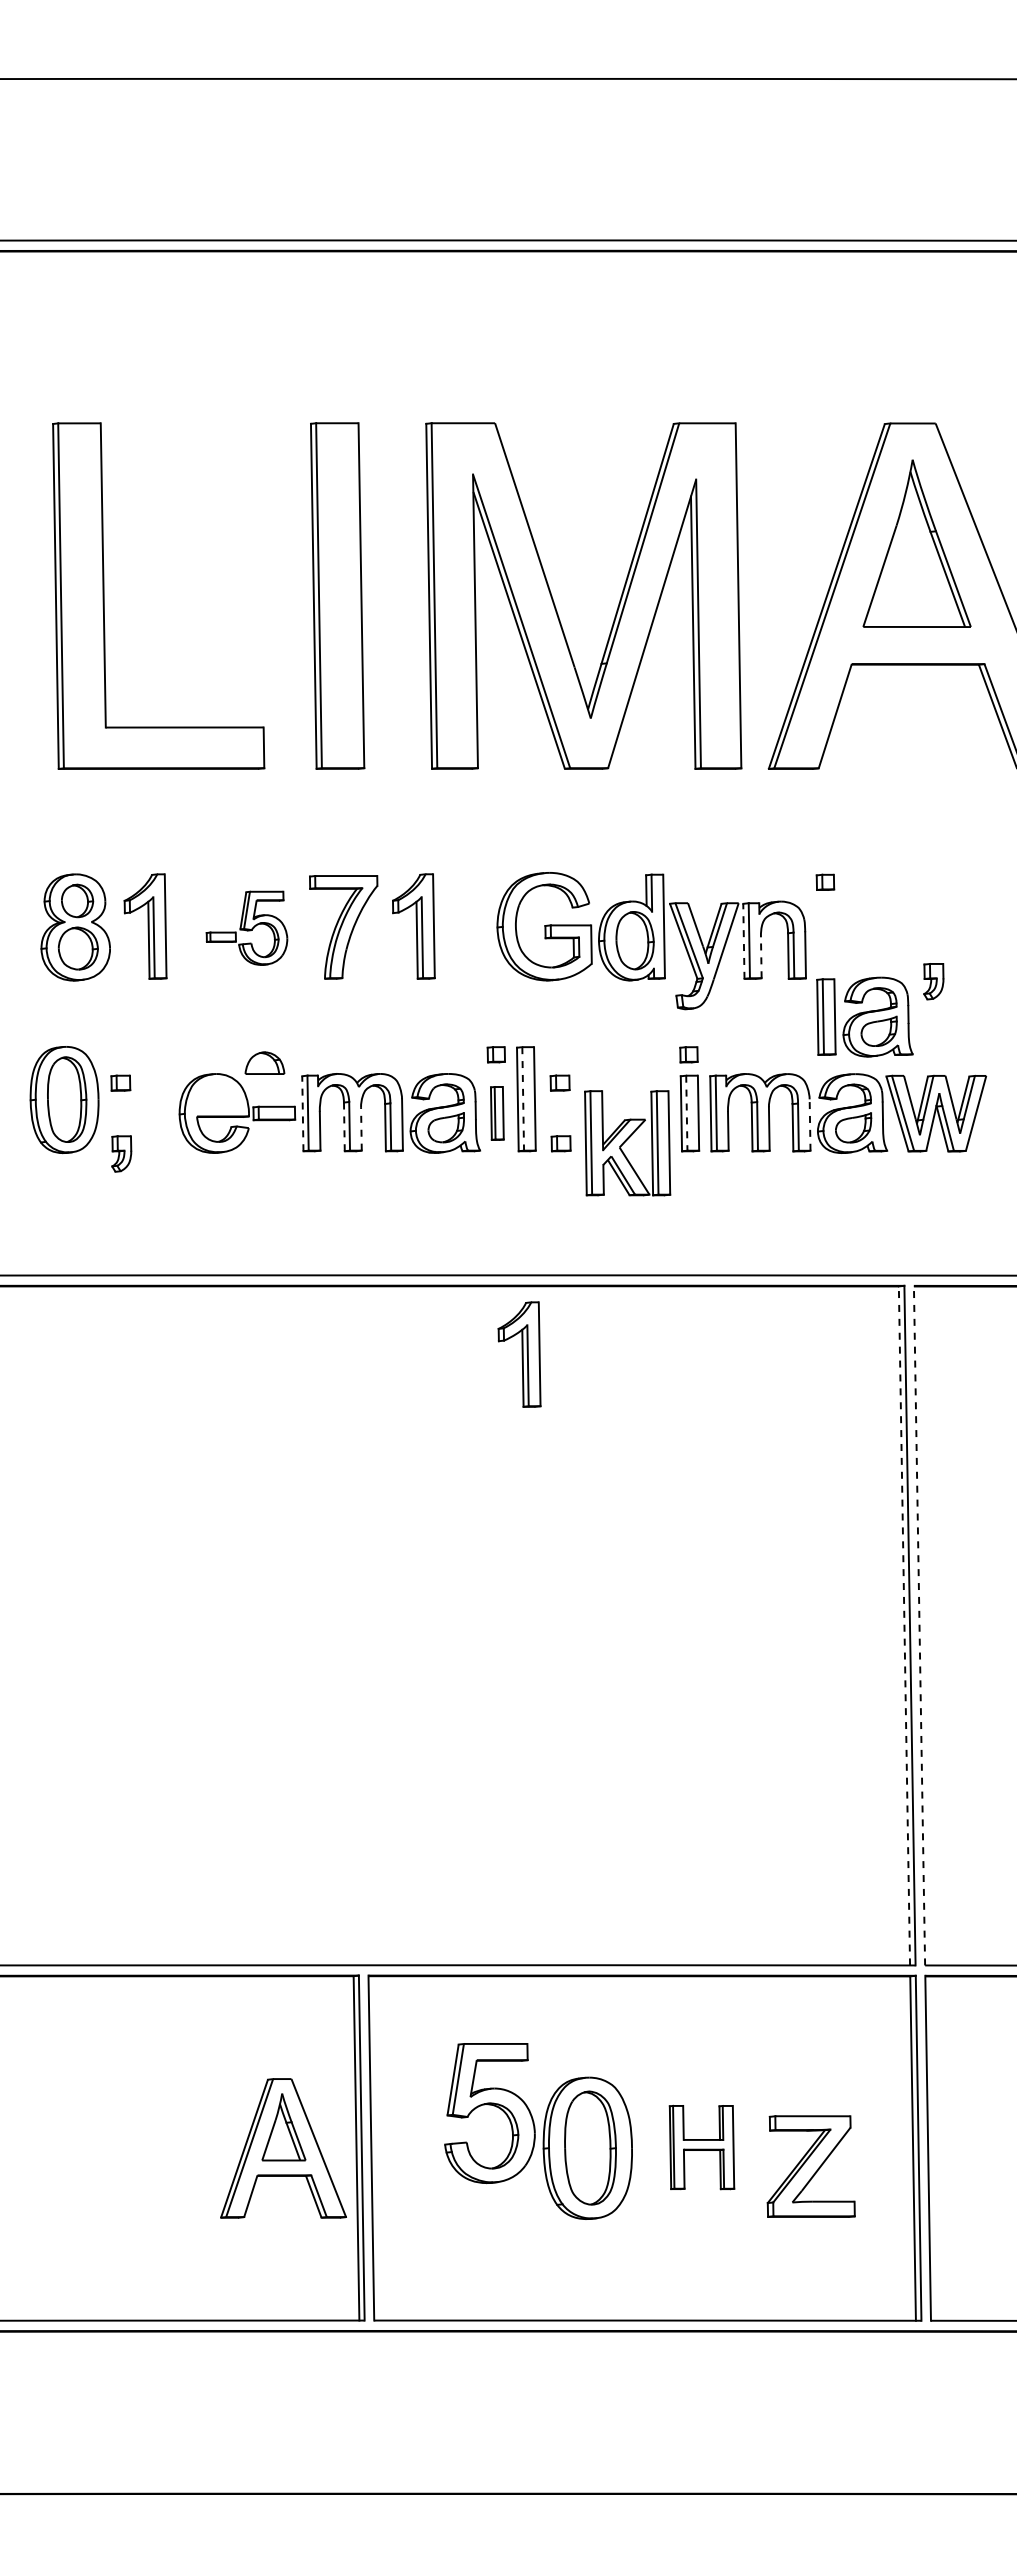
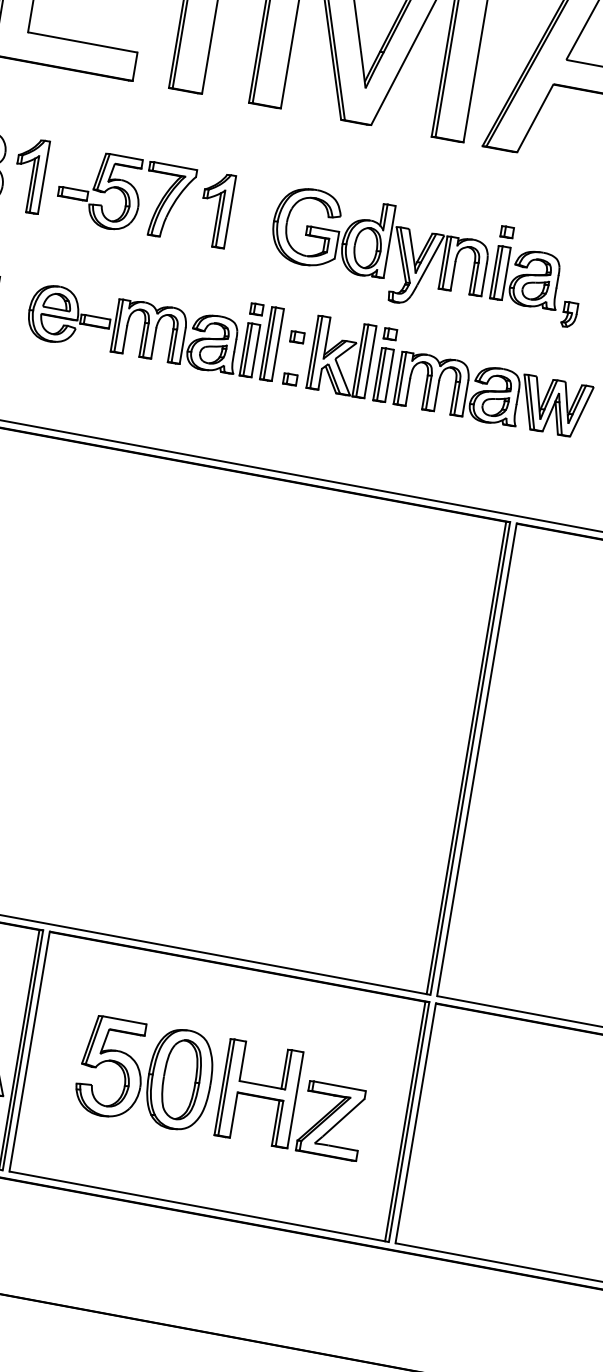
part: (246, 928) -> (99, 189), size x1.43
line: (743, 941) -> (442, 262), dashed -> solid
line: (761, 957) -> (453, 276), dashed -> solid
part: (864, 1016) -> (526, 277), moved
part: (264, 1062) -> (57, 301), moved
line: (523, 1098) -> (270, 343), dashed -> solid
line: (302, 1113) -> (114, 325), dashed -> solid
part: (497, 1113) -> (250, 350), size x1.43
line: (686, 1113) -> (381, 374), dashed -> solid
line: (810, 1125) -> (465, 398), dashed -> solid
line: (344, 1126) -> (142, 339), dashed -> solid
line: (361, 1128) -> (153, 343), dashed -> solid
part: (627, 1143) -> (341, 357), moved
part: (519, 1354) -> (234, 520), removed
line: (904, 1625) -> (466, 757), dashed -> solid
line: (919, 1625) -> (476, 759), dashed -> solid
part: (489, 2105) -> (112, 1062), moved
part: (701, 2147) -> (258, 1093), size x1.67

